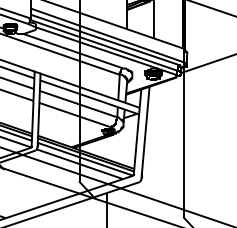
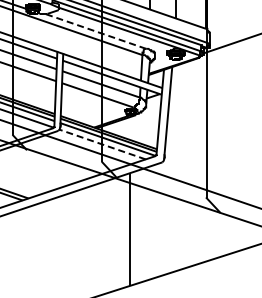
line: (72, 51) -> (95, 31), solid -> dashed
line: (79, 164) -> (102, 144), solid -> dashed

